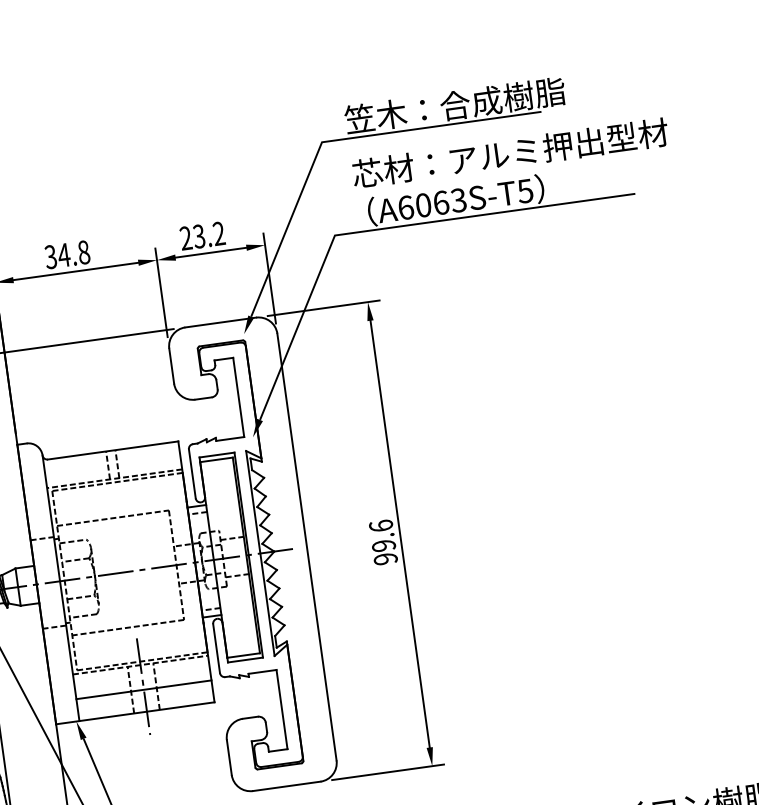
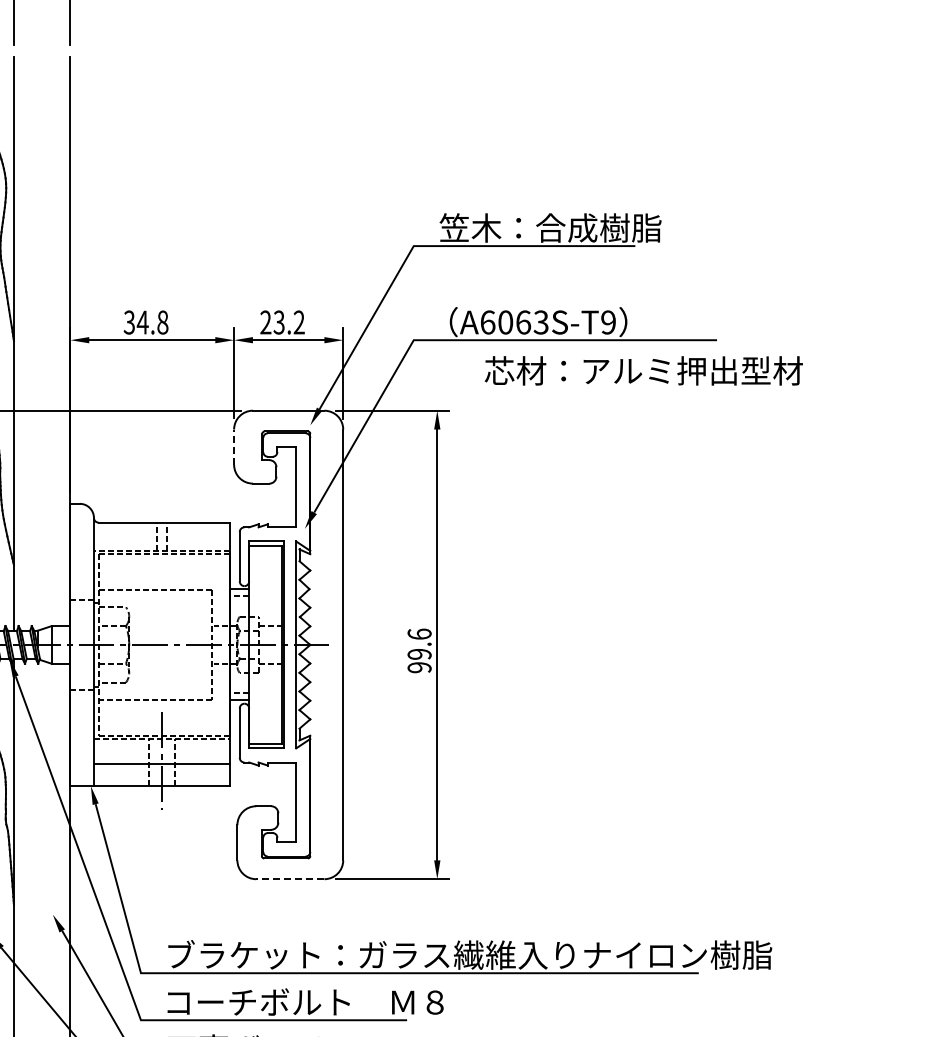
text: (509, 152) -> (643, 370), moved
text: (524, 191) -> (607, 322), A6063S-T5 -> A6063S-T9
line: (172, 366) -> (234, 447), solid -> dashed
line: (285, 786) -> (289, 879), solid -> dashed

